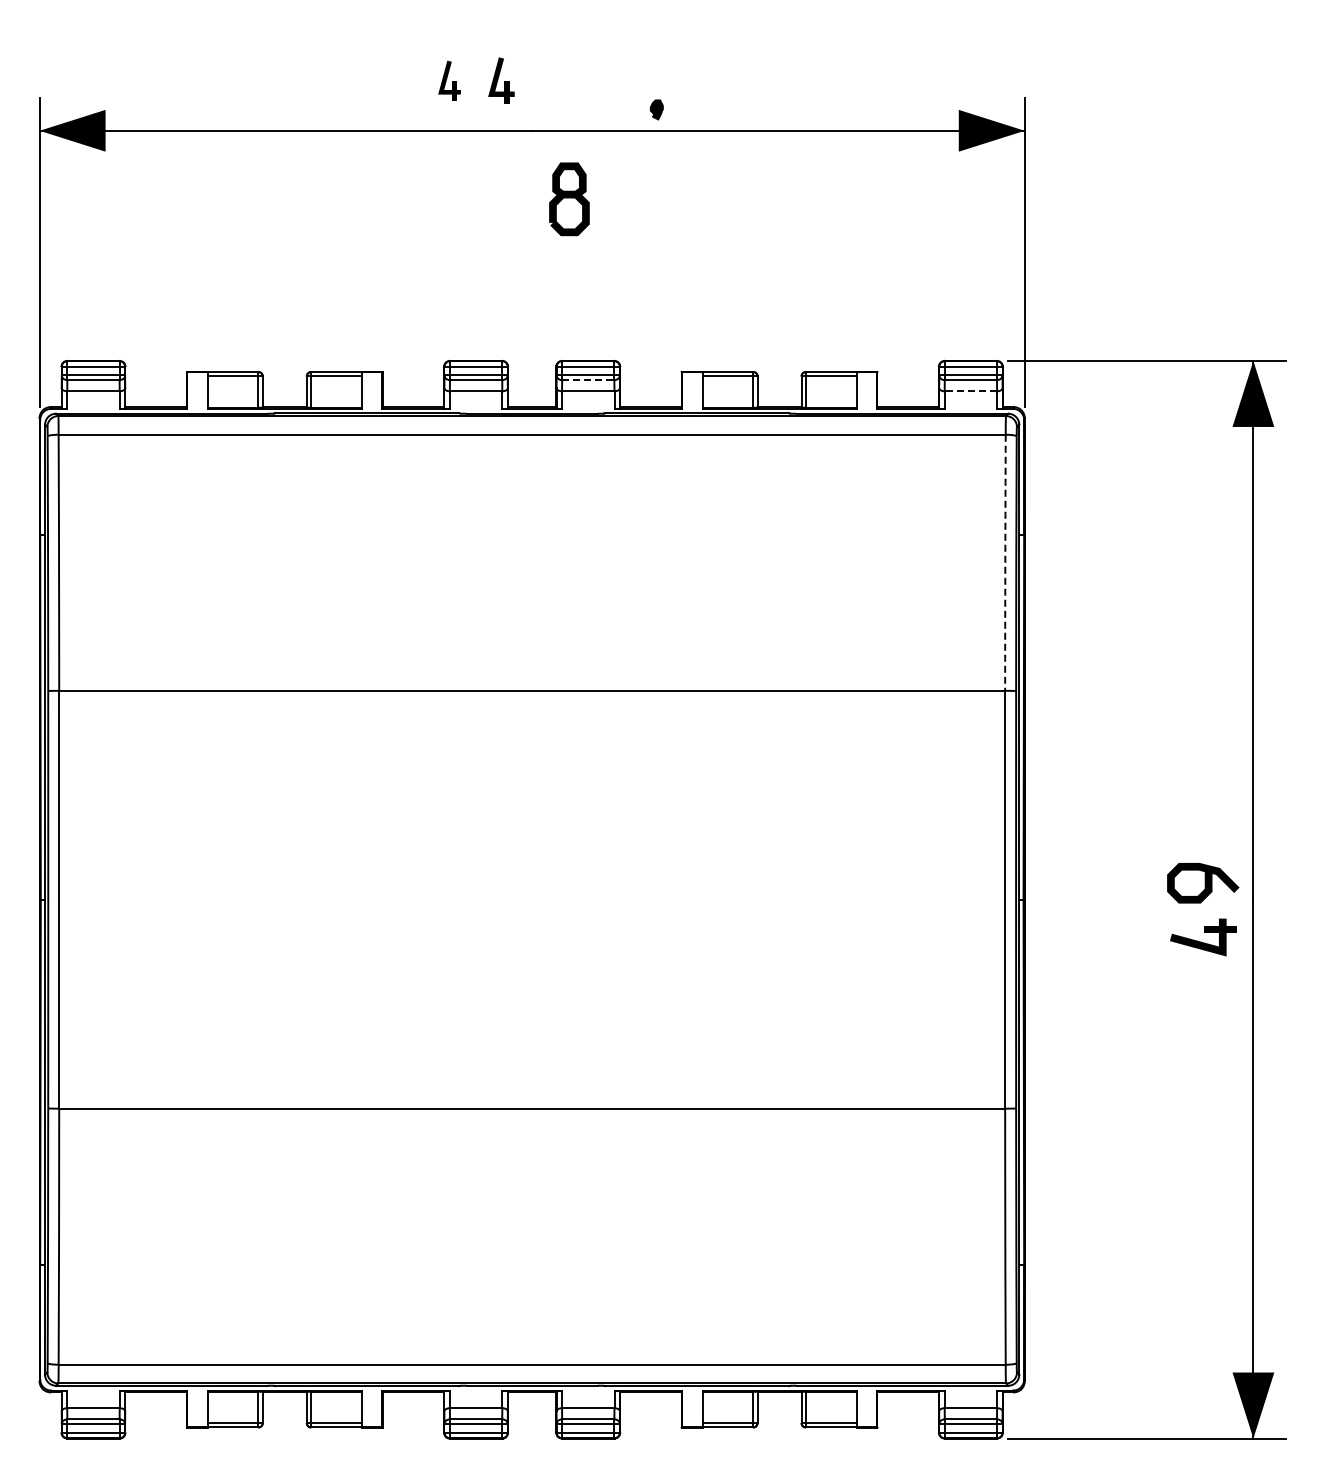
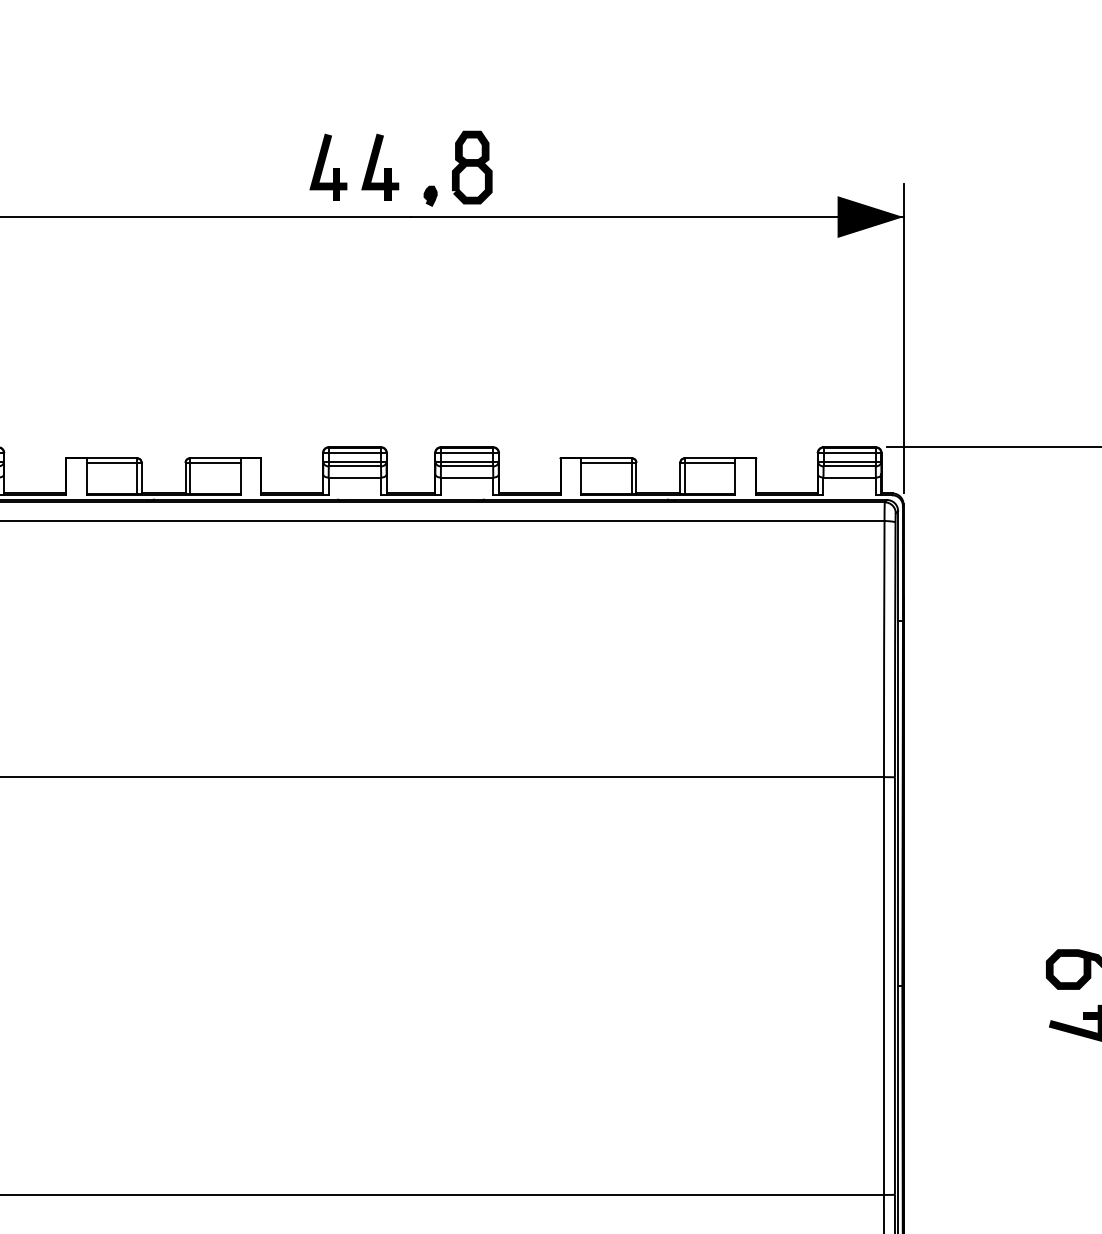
part: (449, 80) -> (328, 166), size x1.67
part: (501, 80) -> (380, 166), size x1.43
part: (656, 109) -> (430, 195), moved
part: (569, 199) -> (472, 167), moved
line: (588, 380) -> (467, 466), dashed -> solid
line: (970, 391) -> (849, 477), dashed -> solid
arc: (1005, 562) -> (884, 648), dashed -> solid

